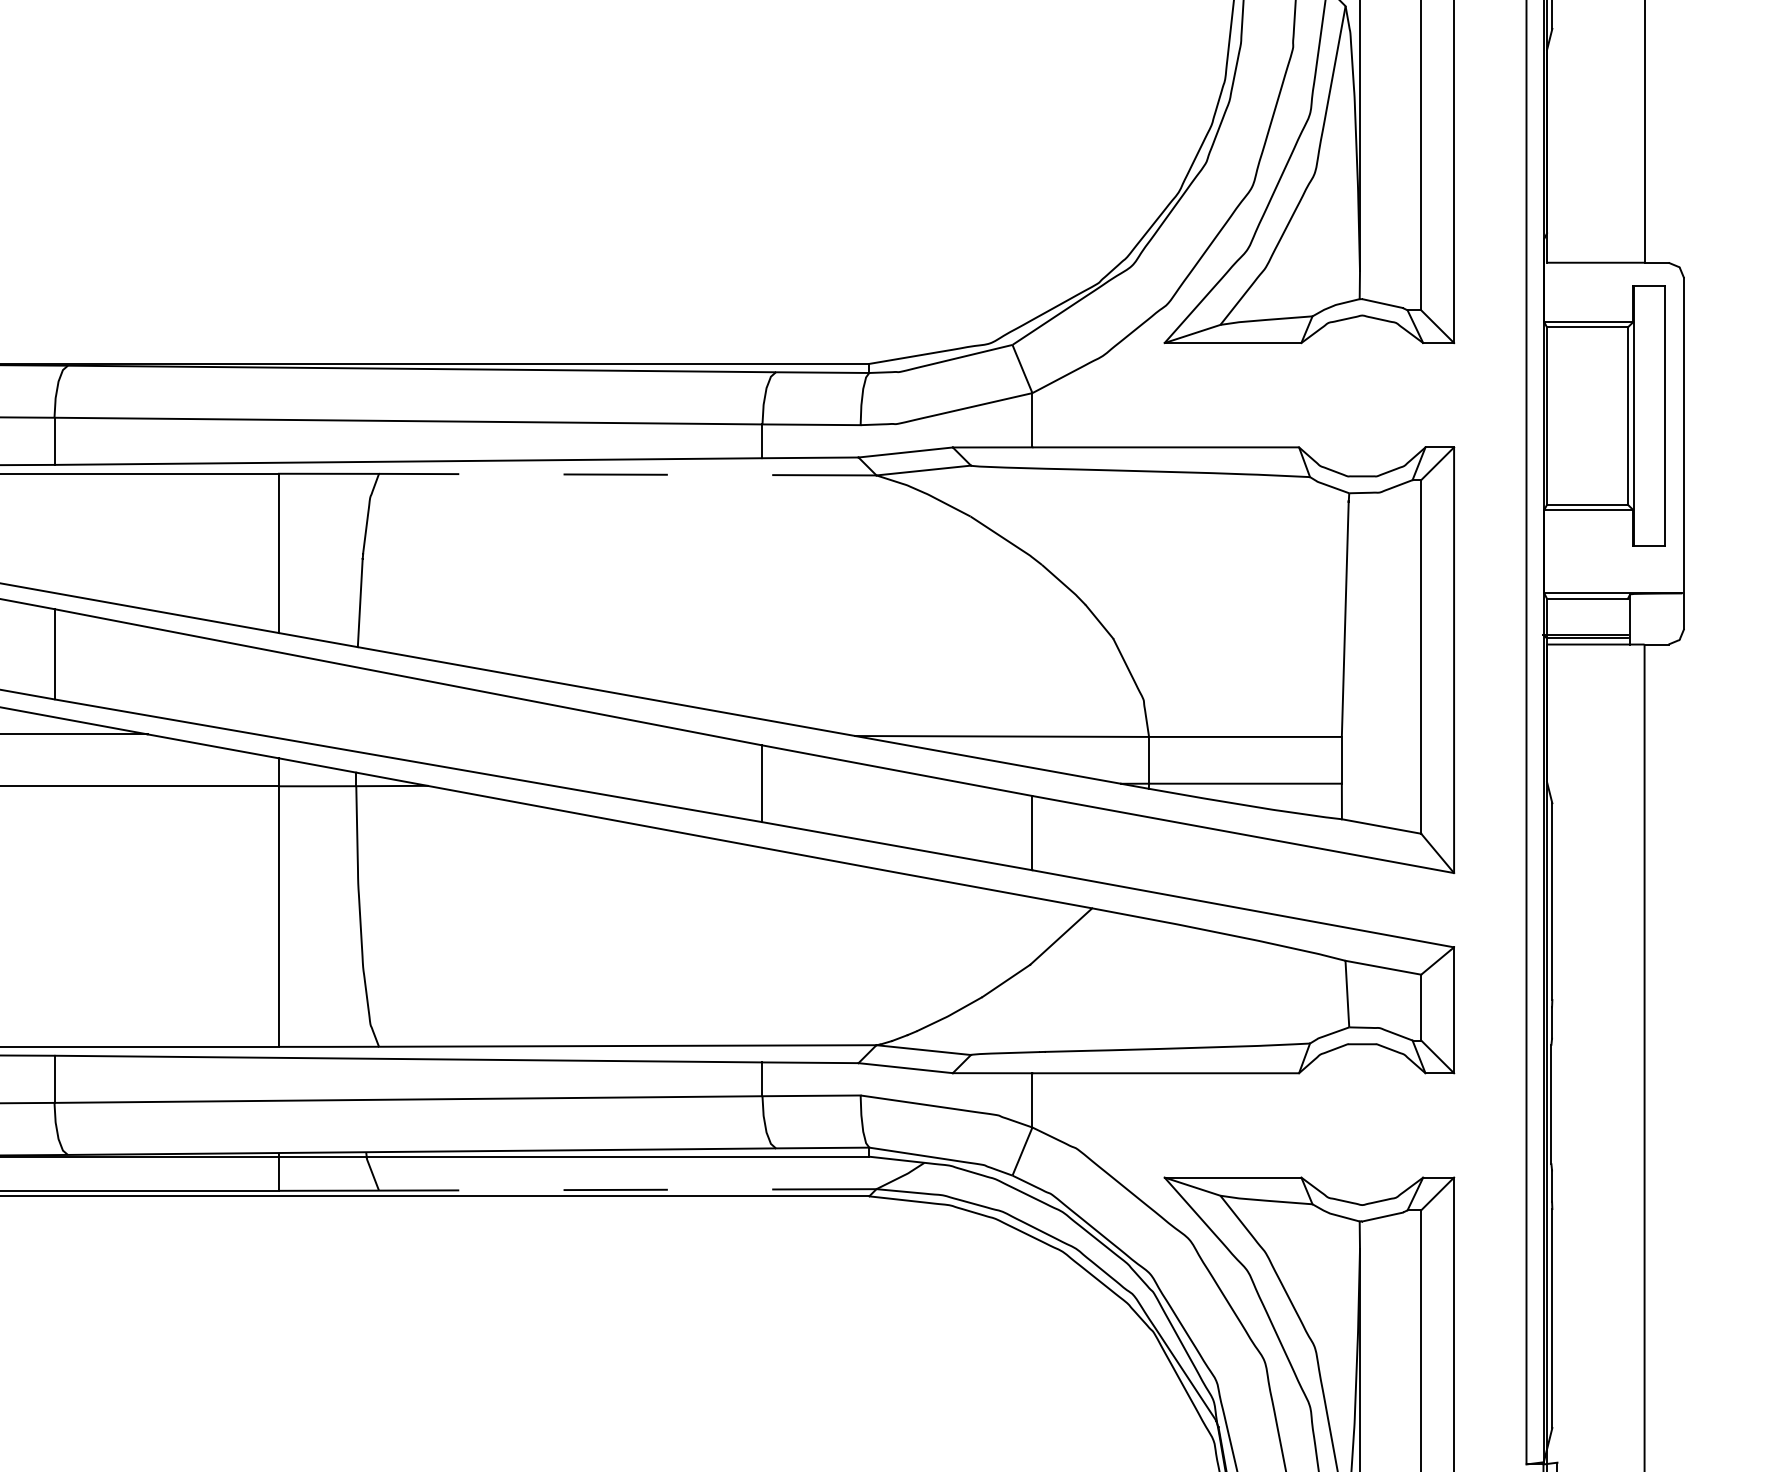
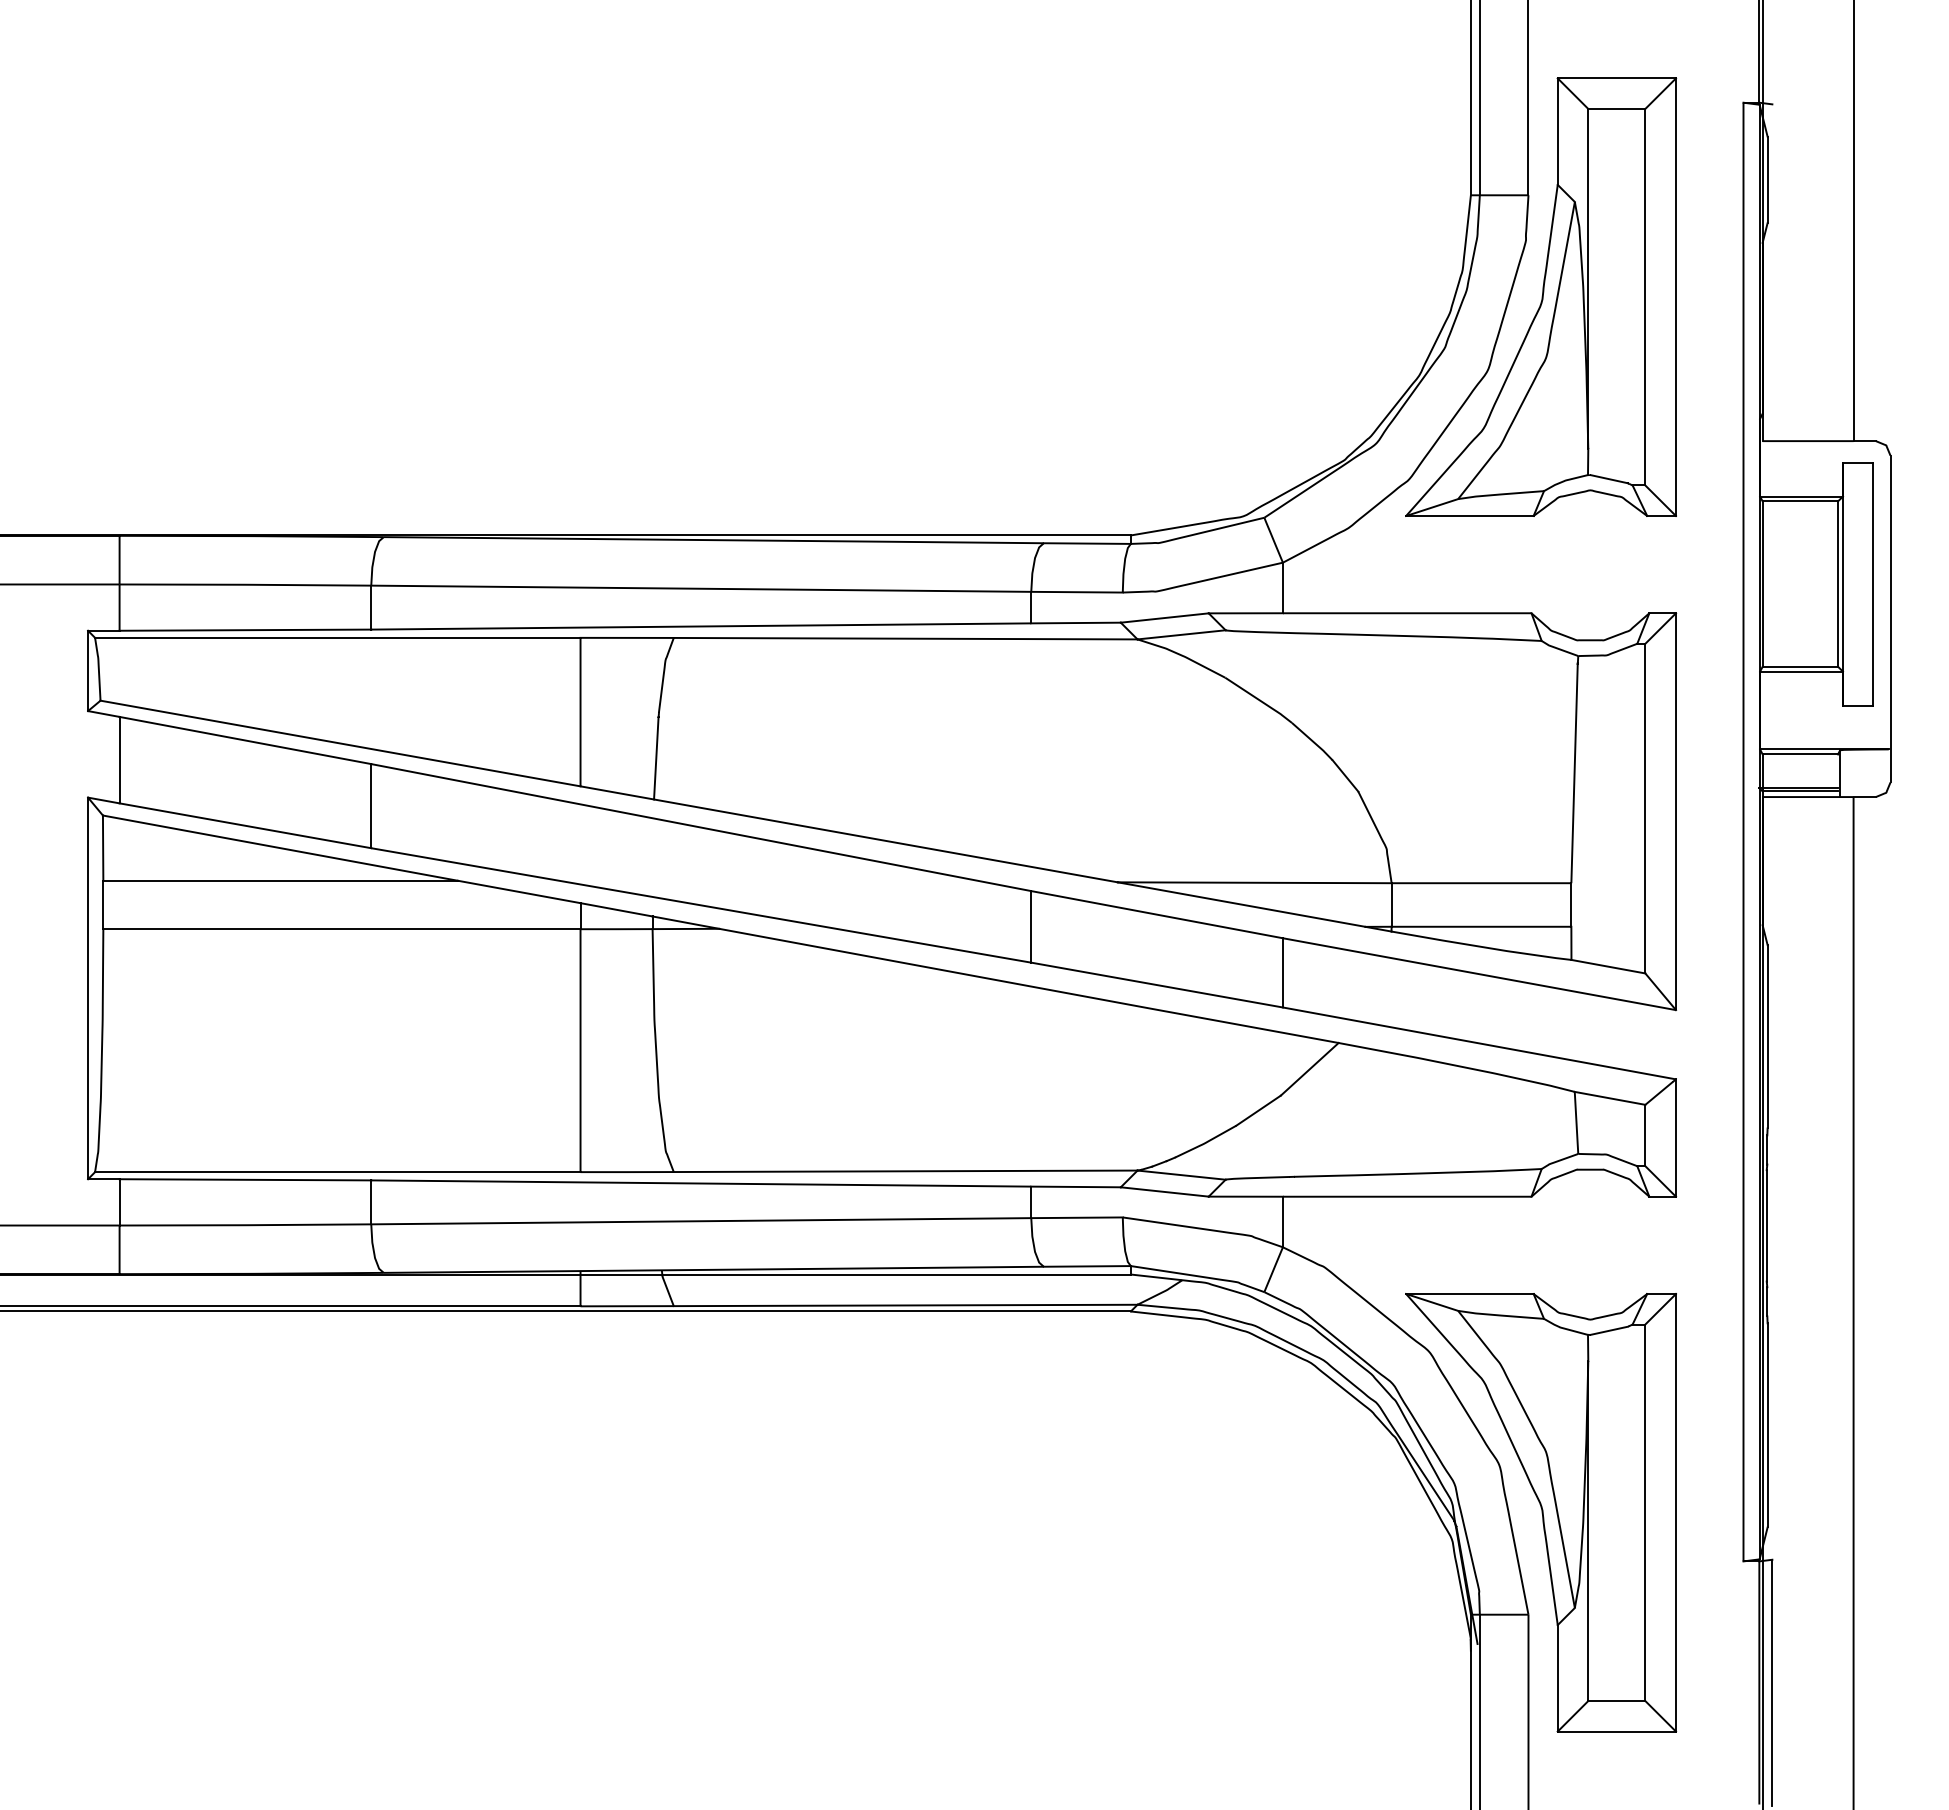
line: (627, 474) -> (905, 638), dashed -> solid
line: (627, 1189) -> (905, 1305), dashed -> solid

